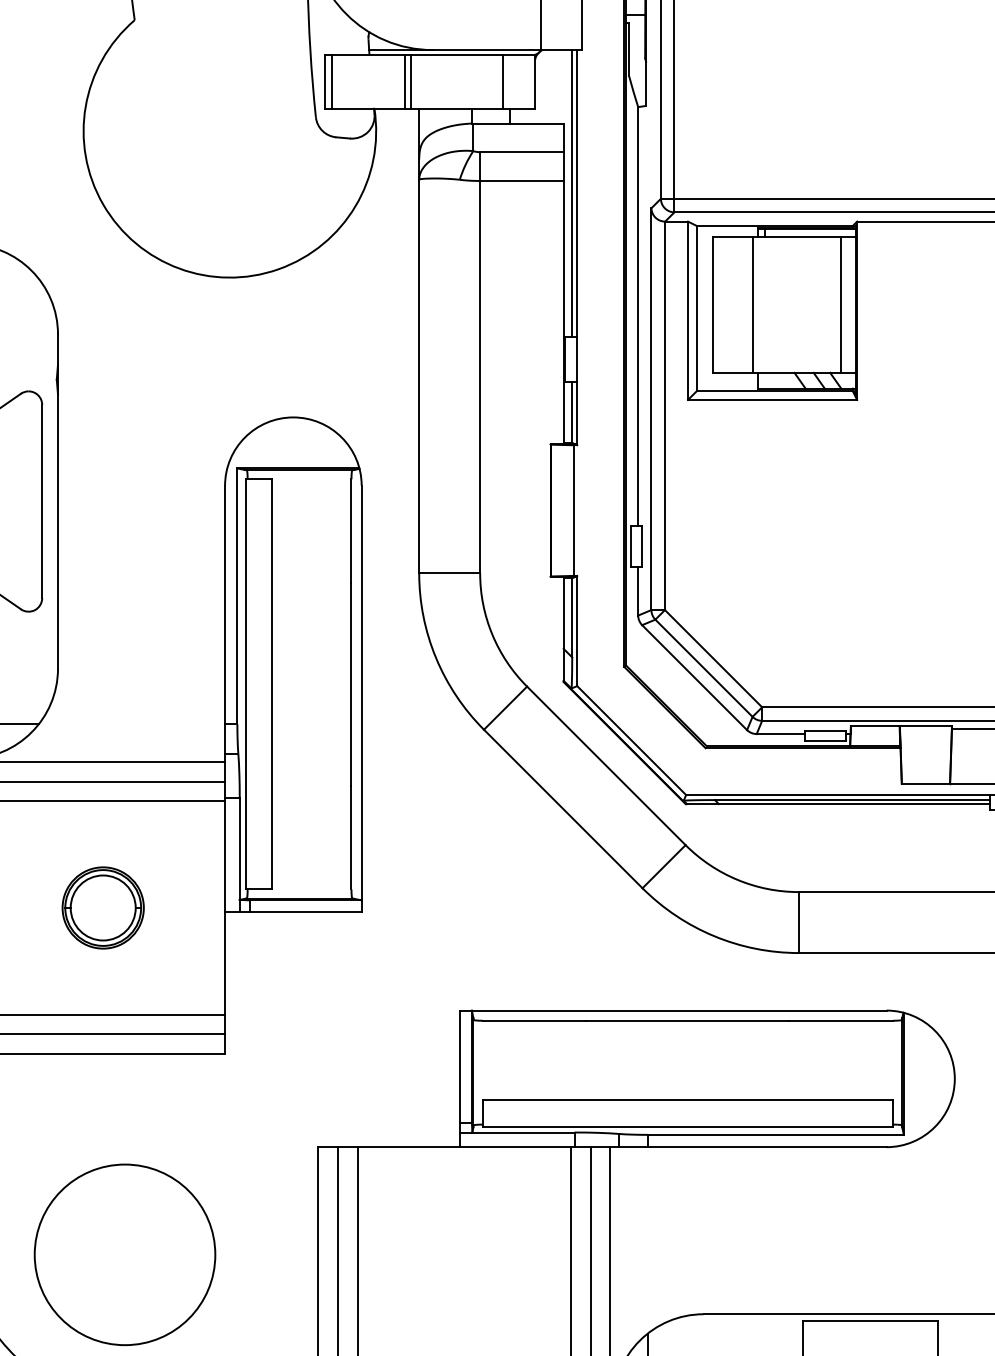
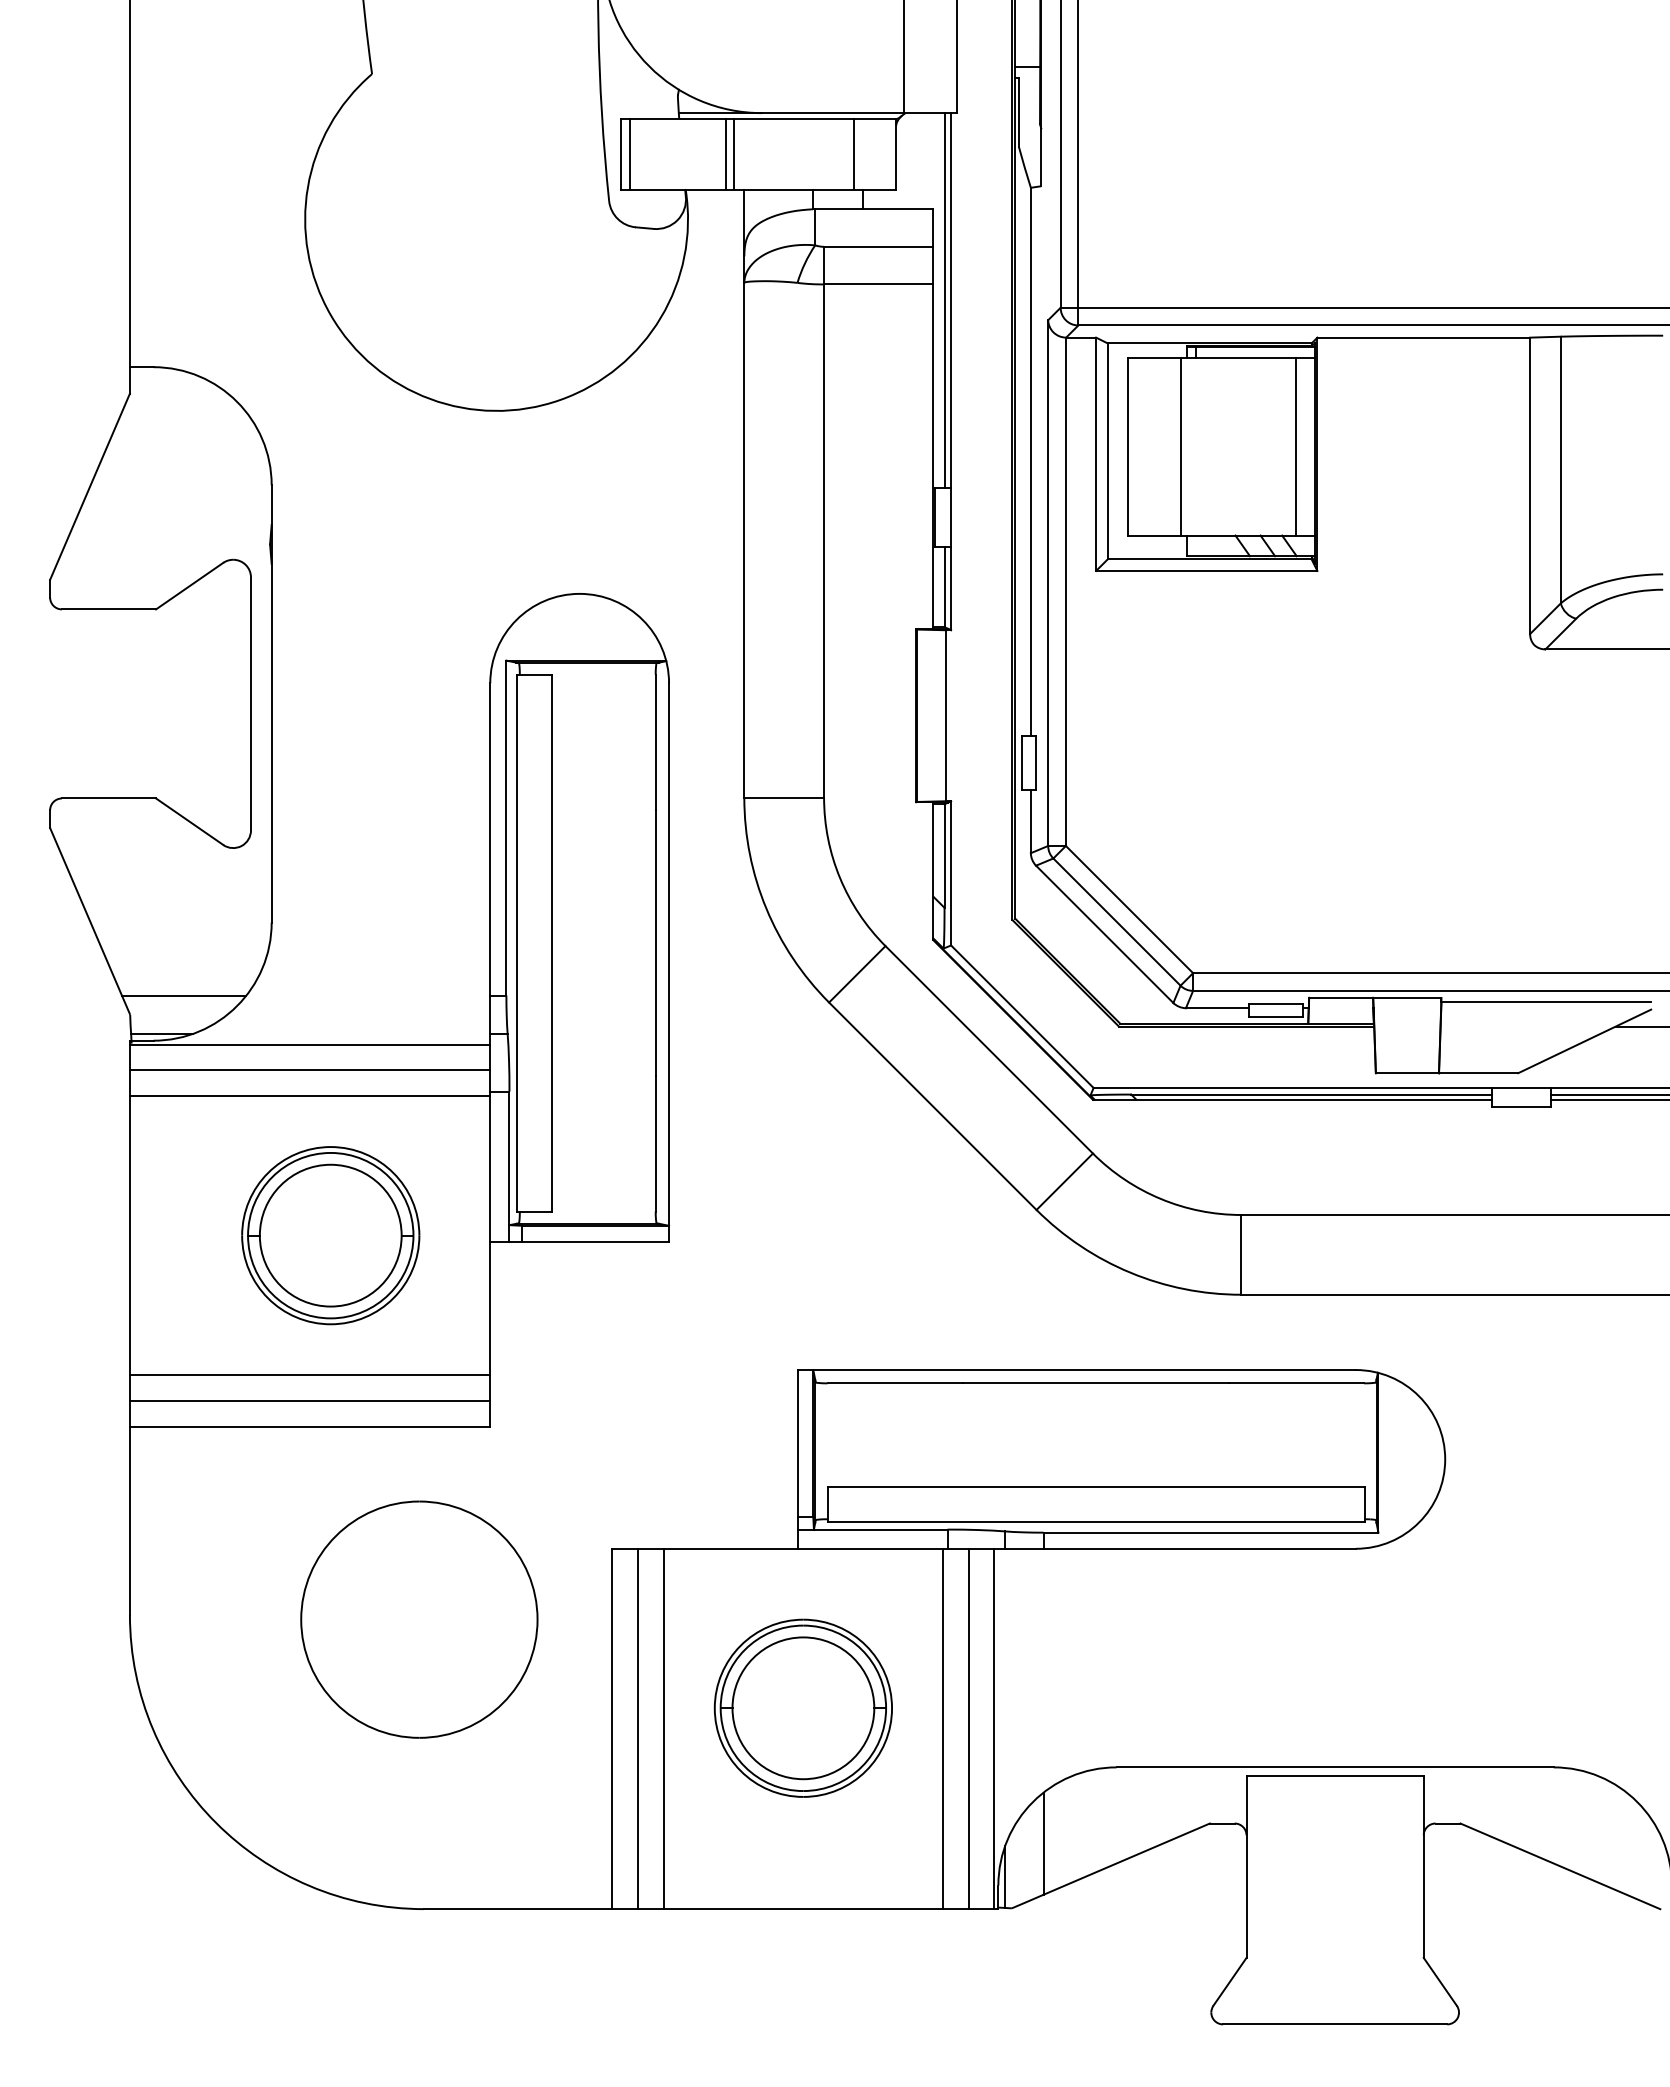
part: (102, 907) -> (330, 1235), size x1.67
part: (125, 1254) -> (419, 1619), moved
part: (463, 1268) -> (802, 1707), added

